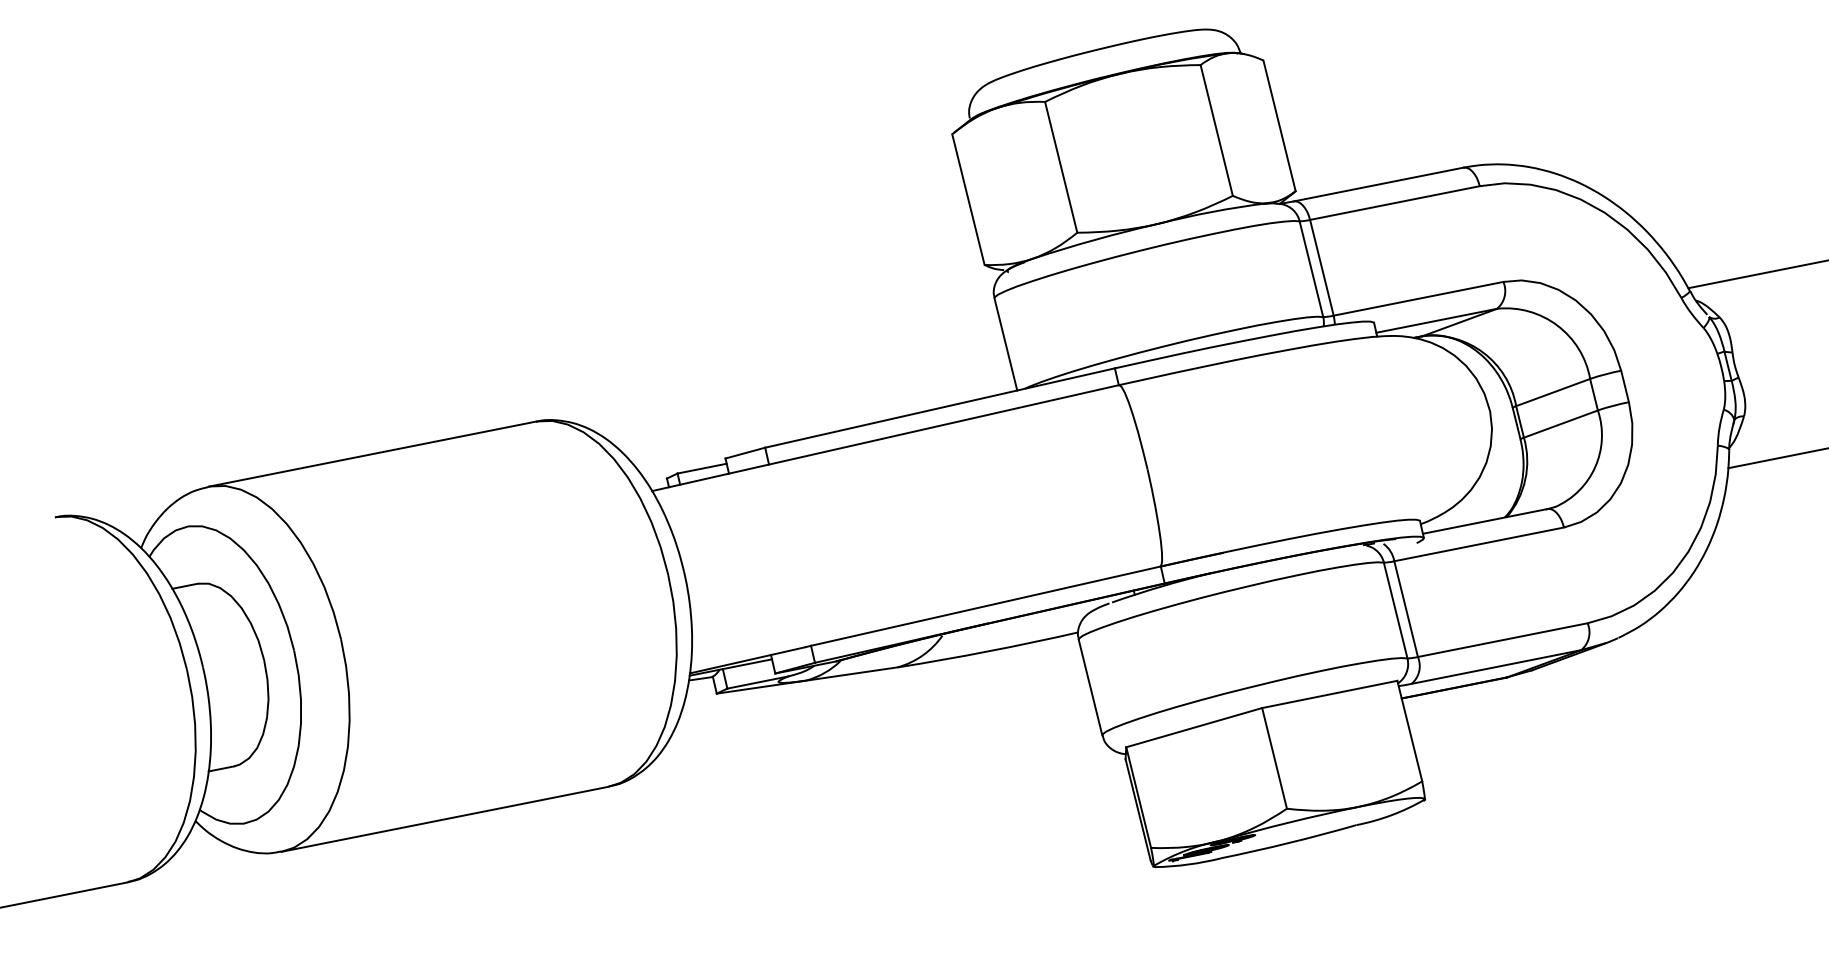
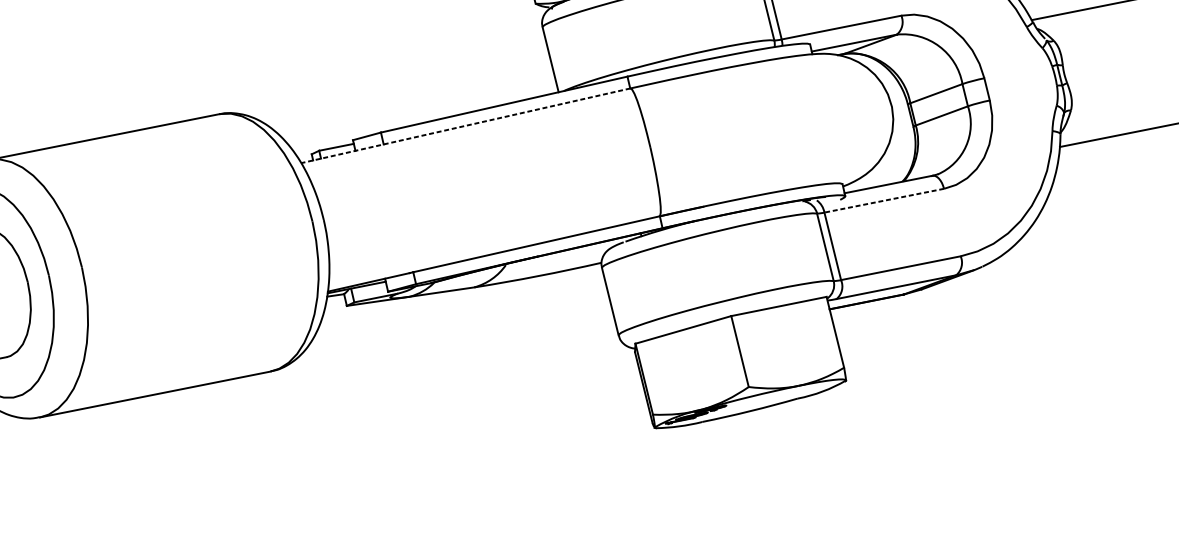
line: (885, 438) -> (465, 126), solid -> dashed
line: (1479, 544) -> (884, 200), solid -> dashed

